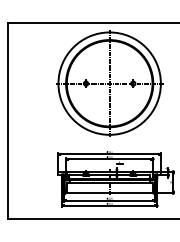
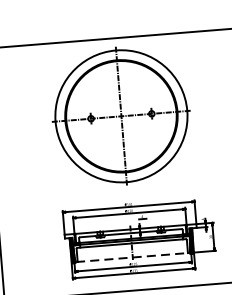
line: (110, 193) -> (133, 257), solid -> dashed

